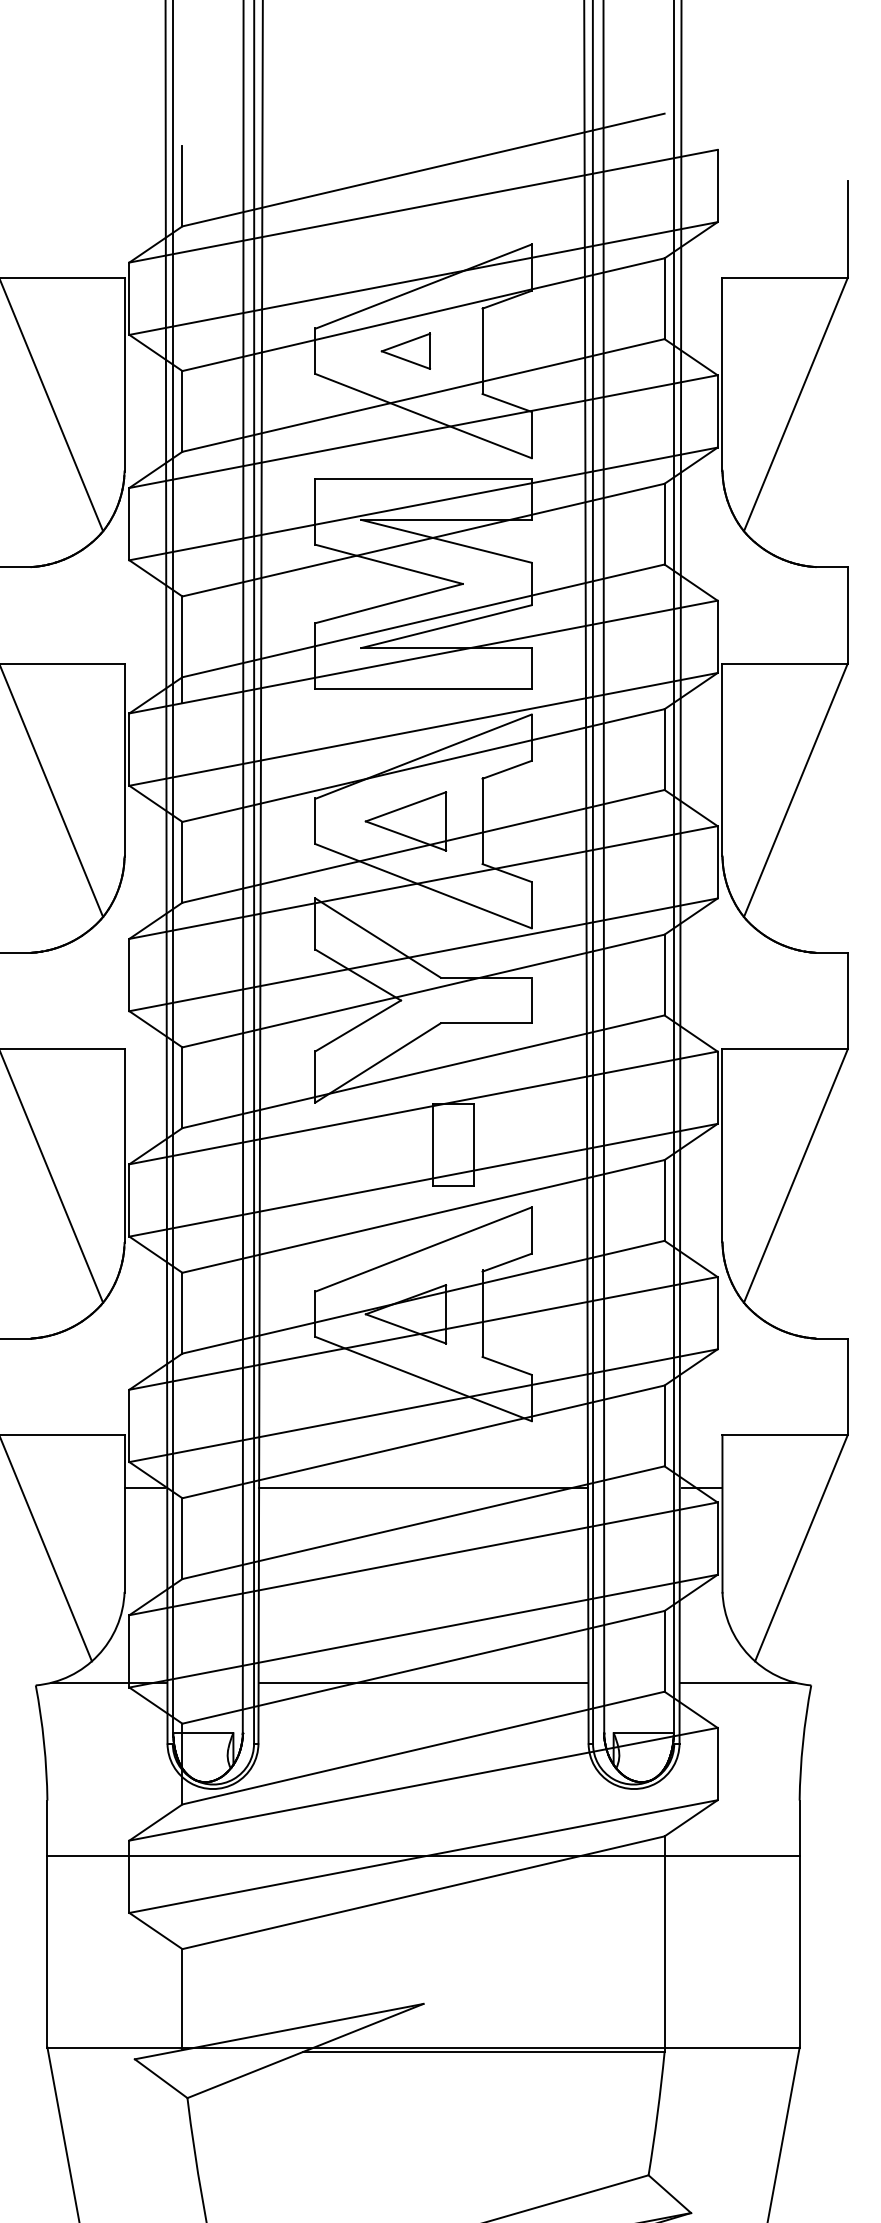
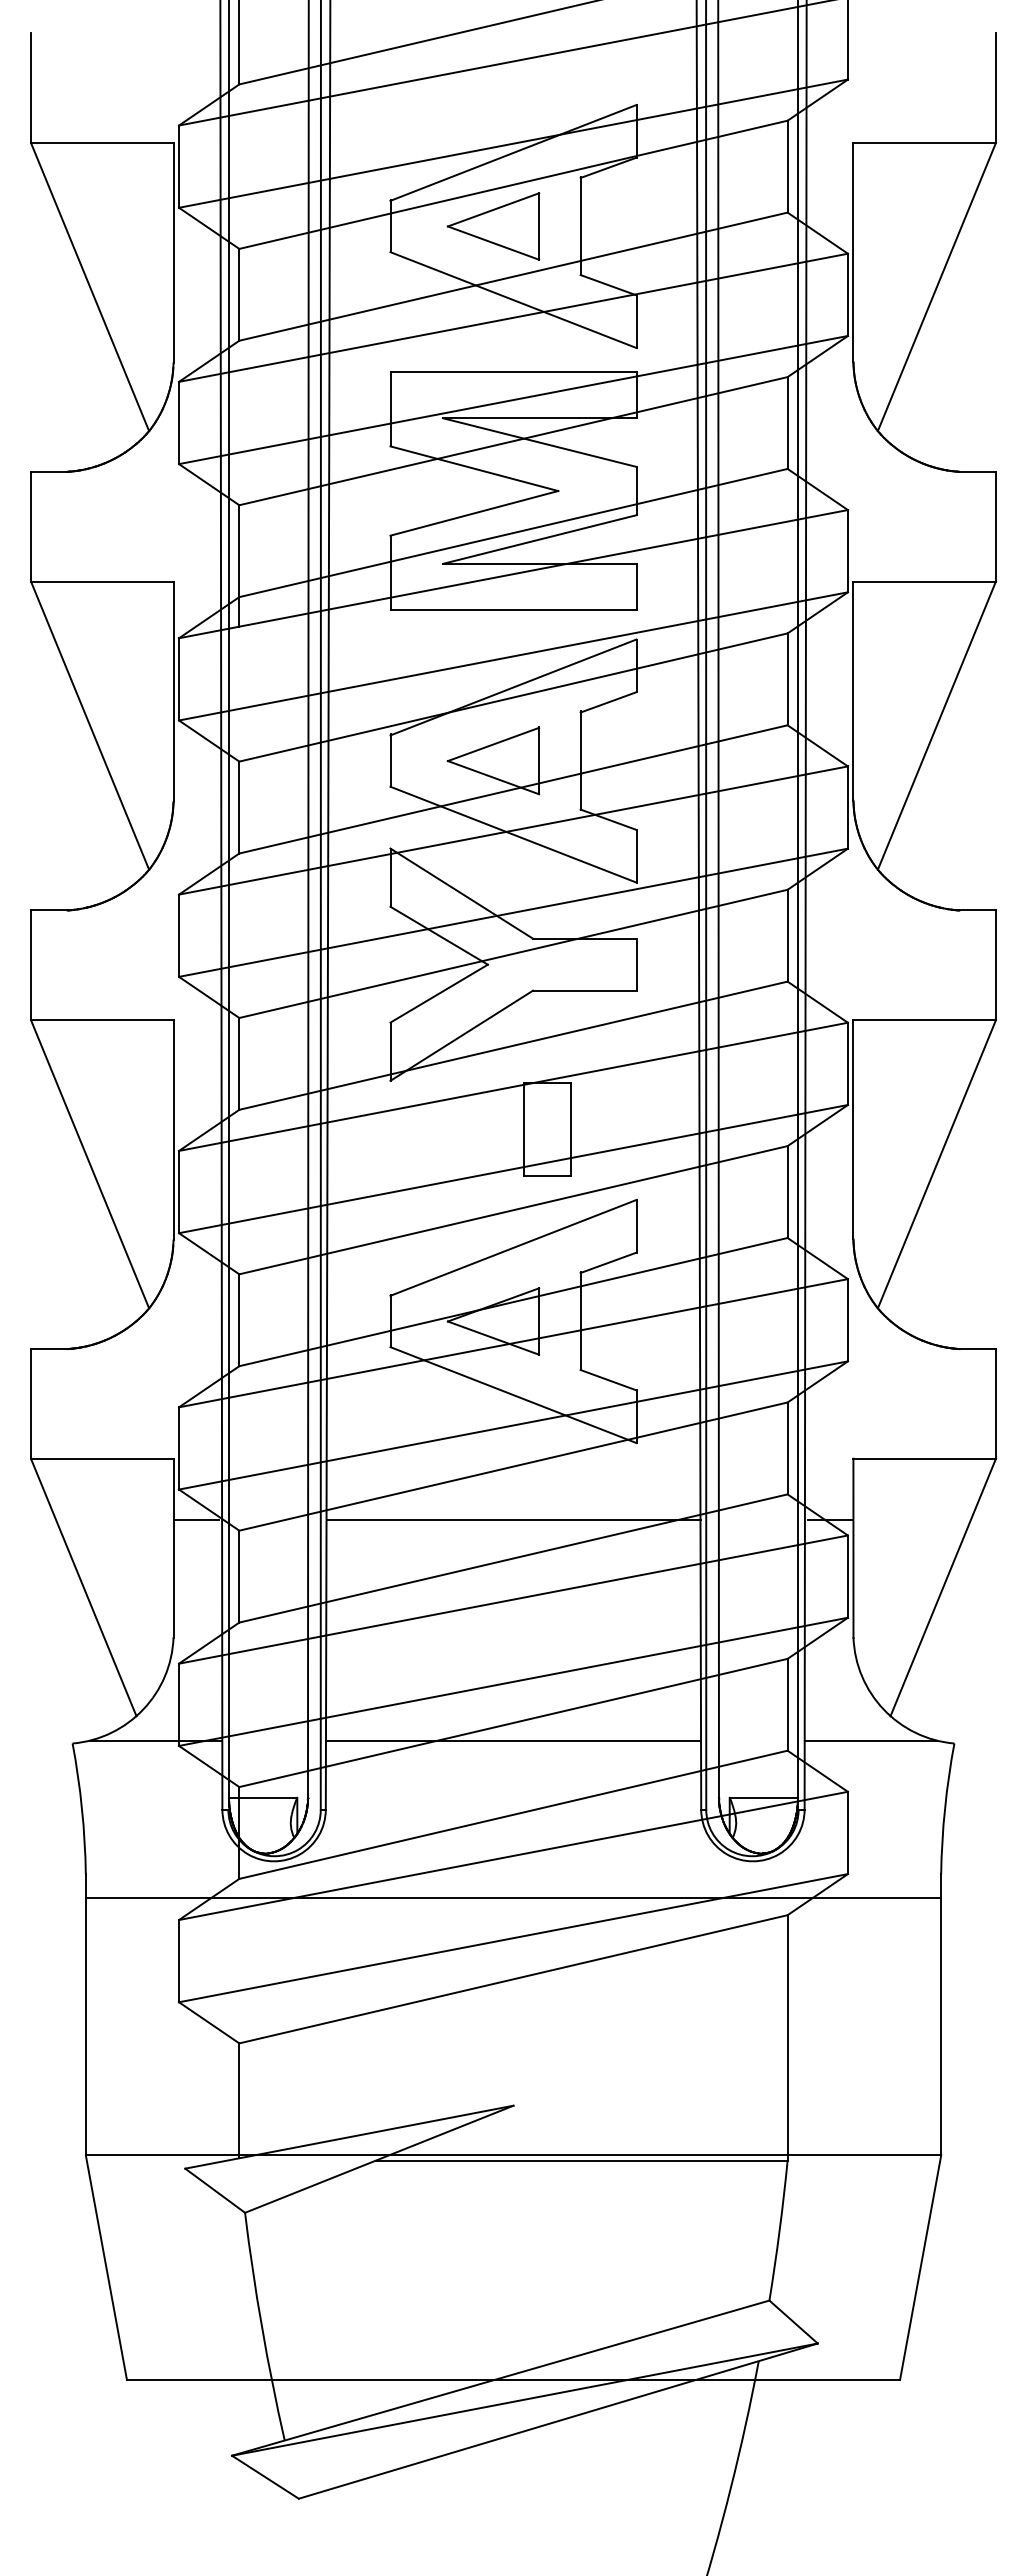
part: (405, 351) -> (493, 226), size x1.67
line: (423, 1856) -> (513, 1898), moved

